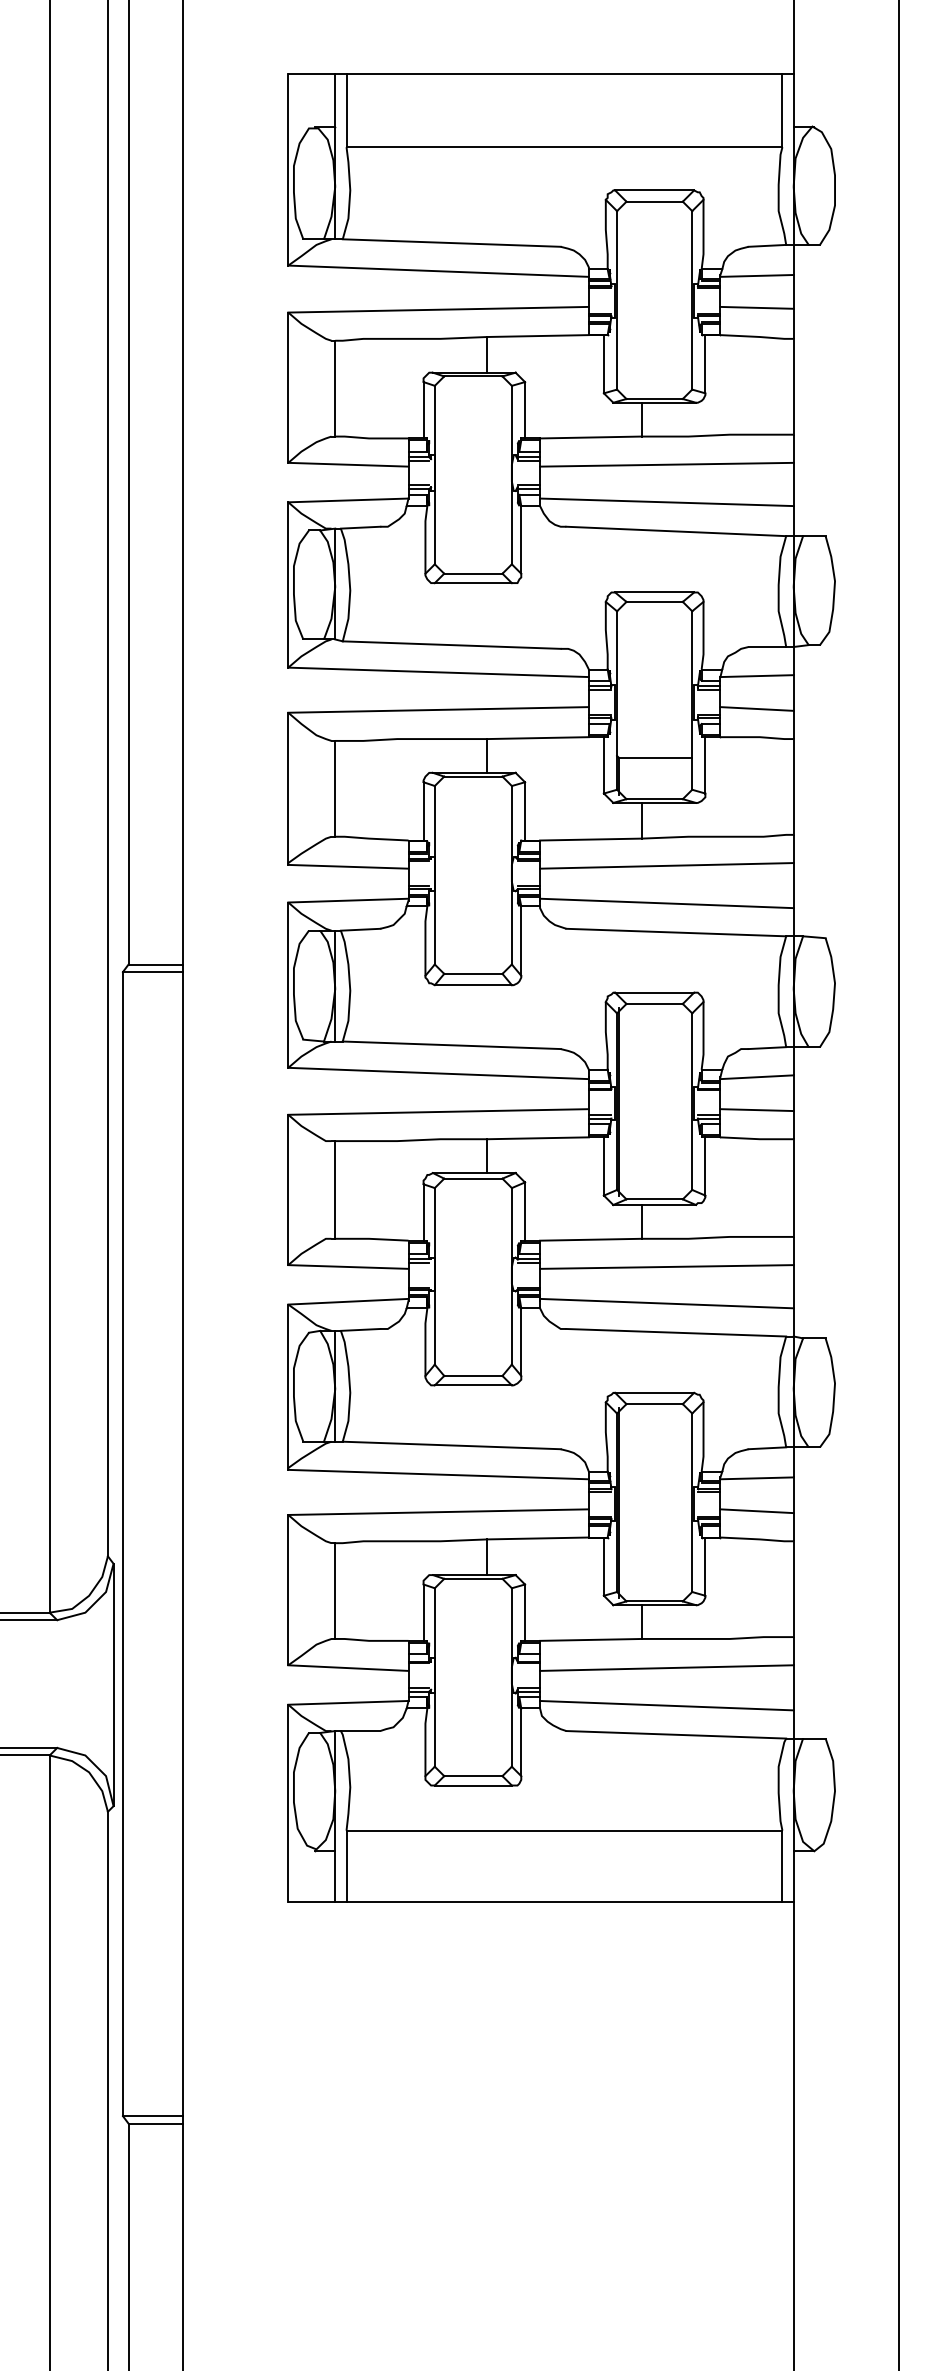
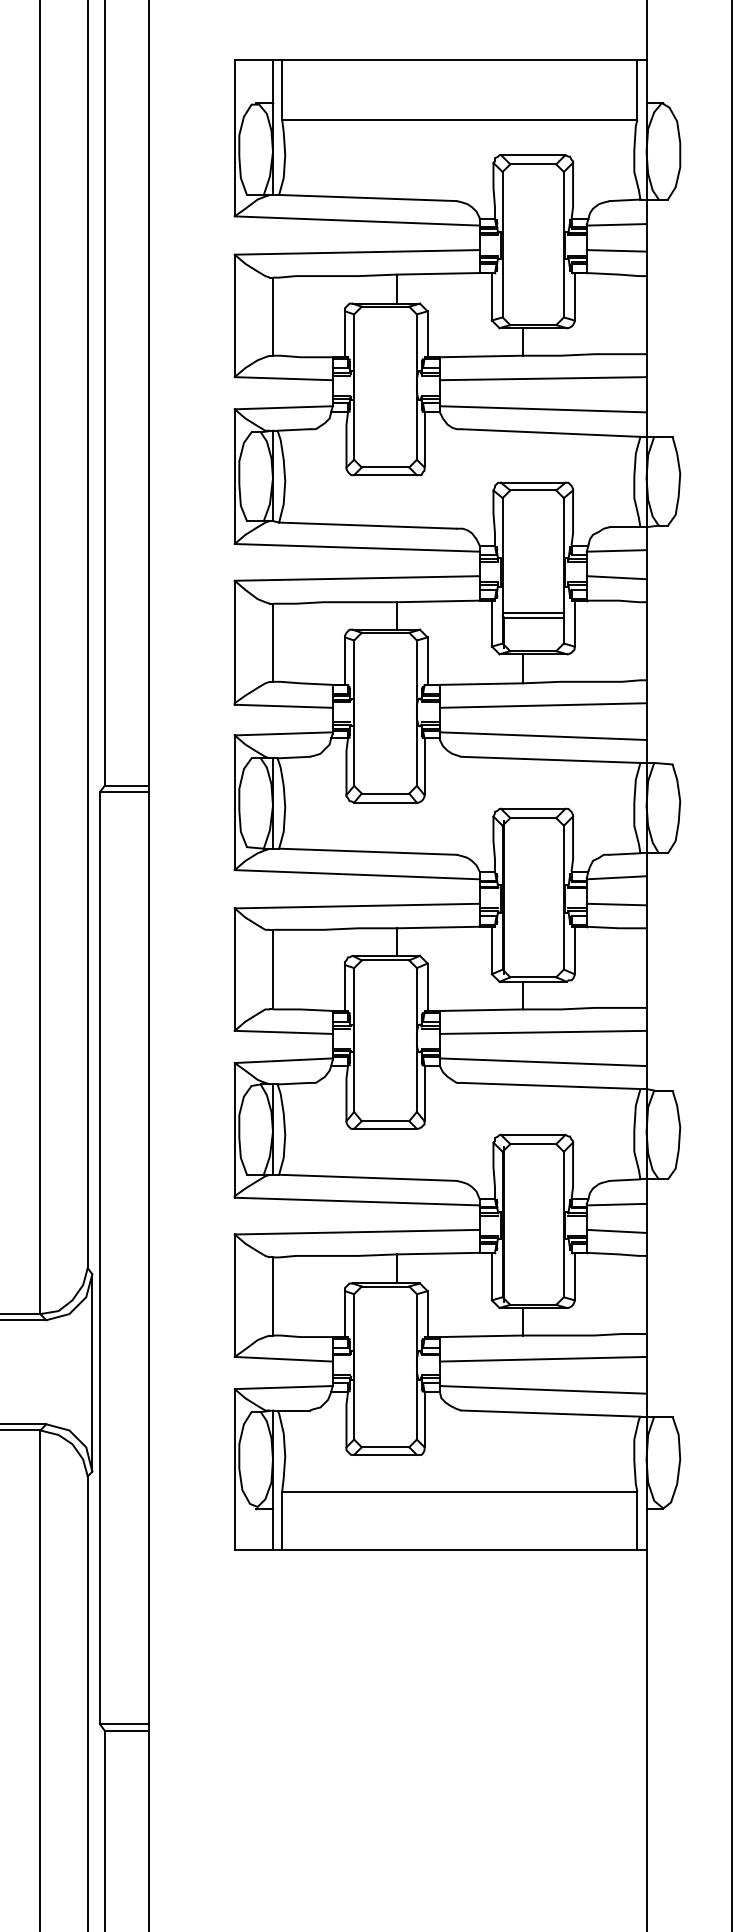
line: (653, 751) -> (532, 612), added

